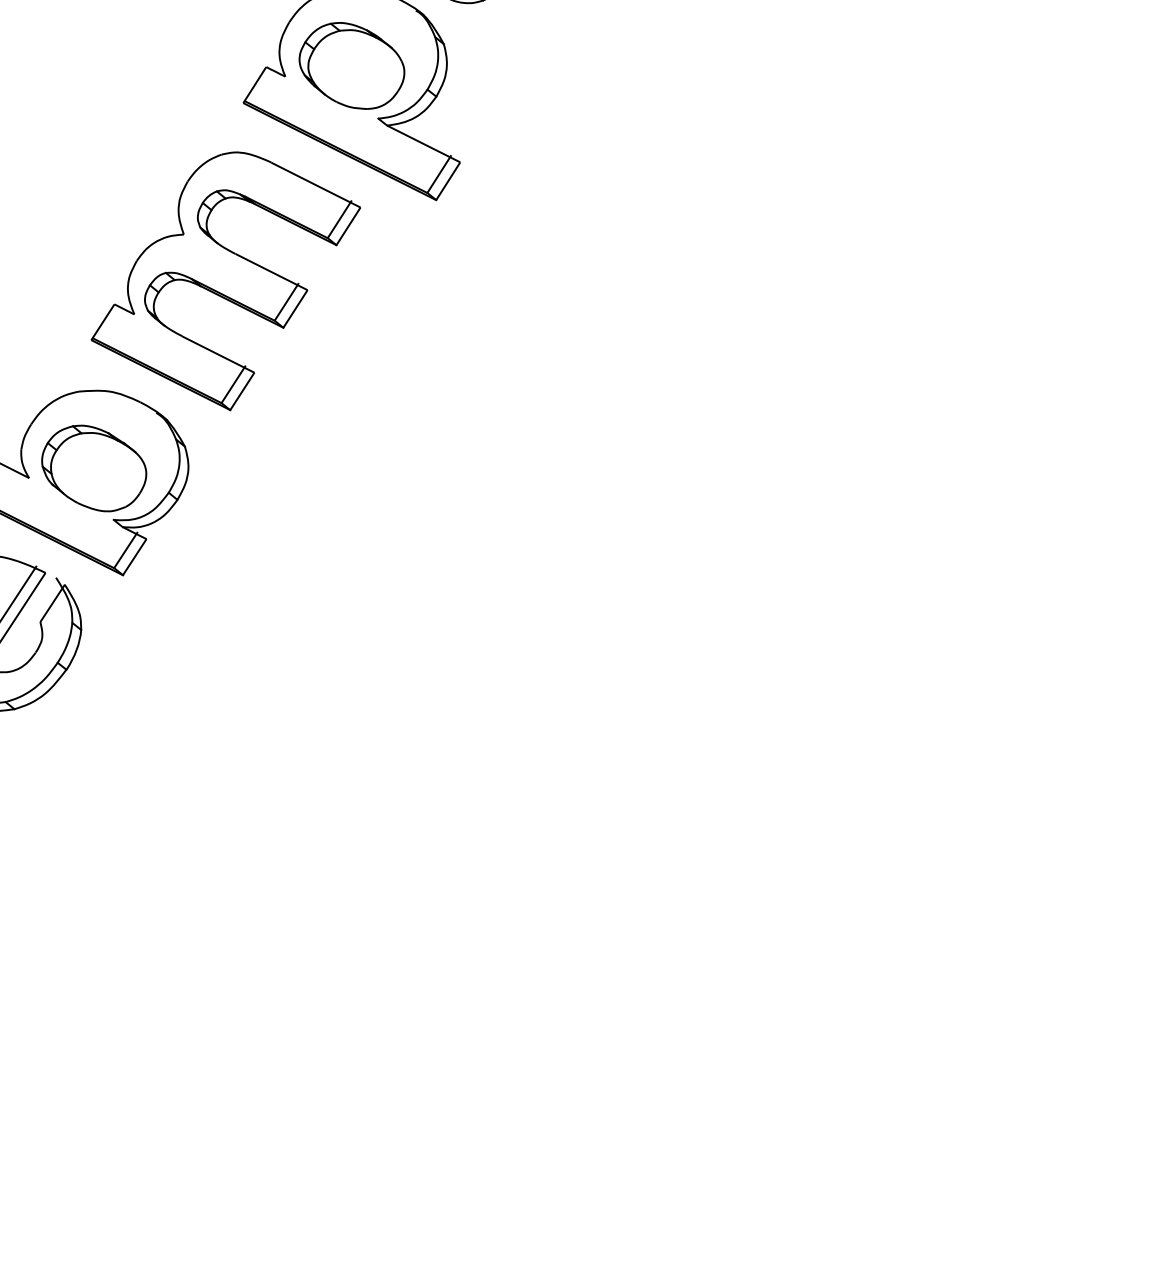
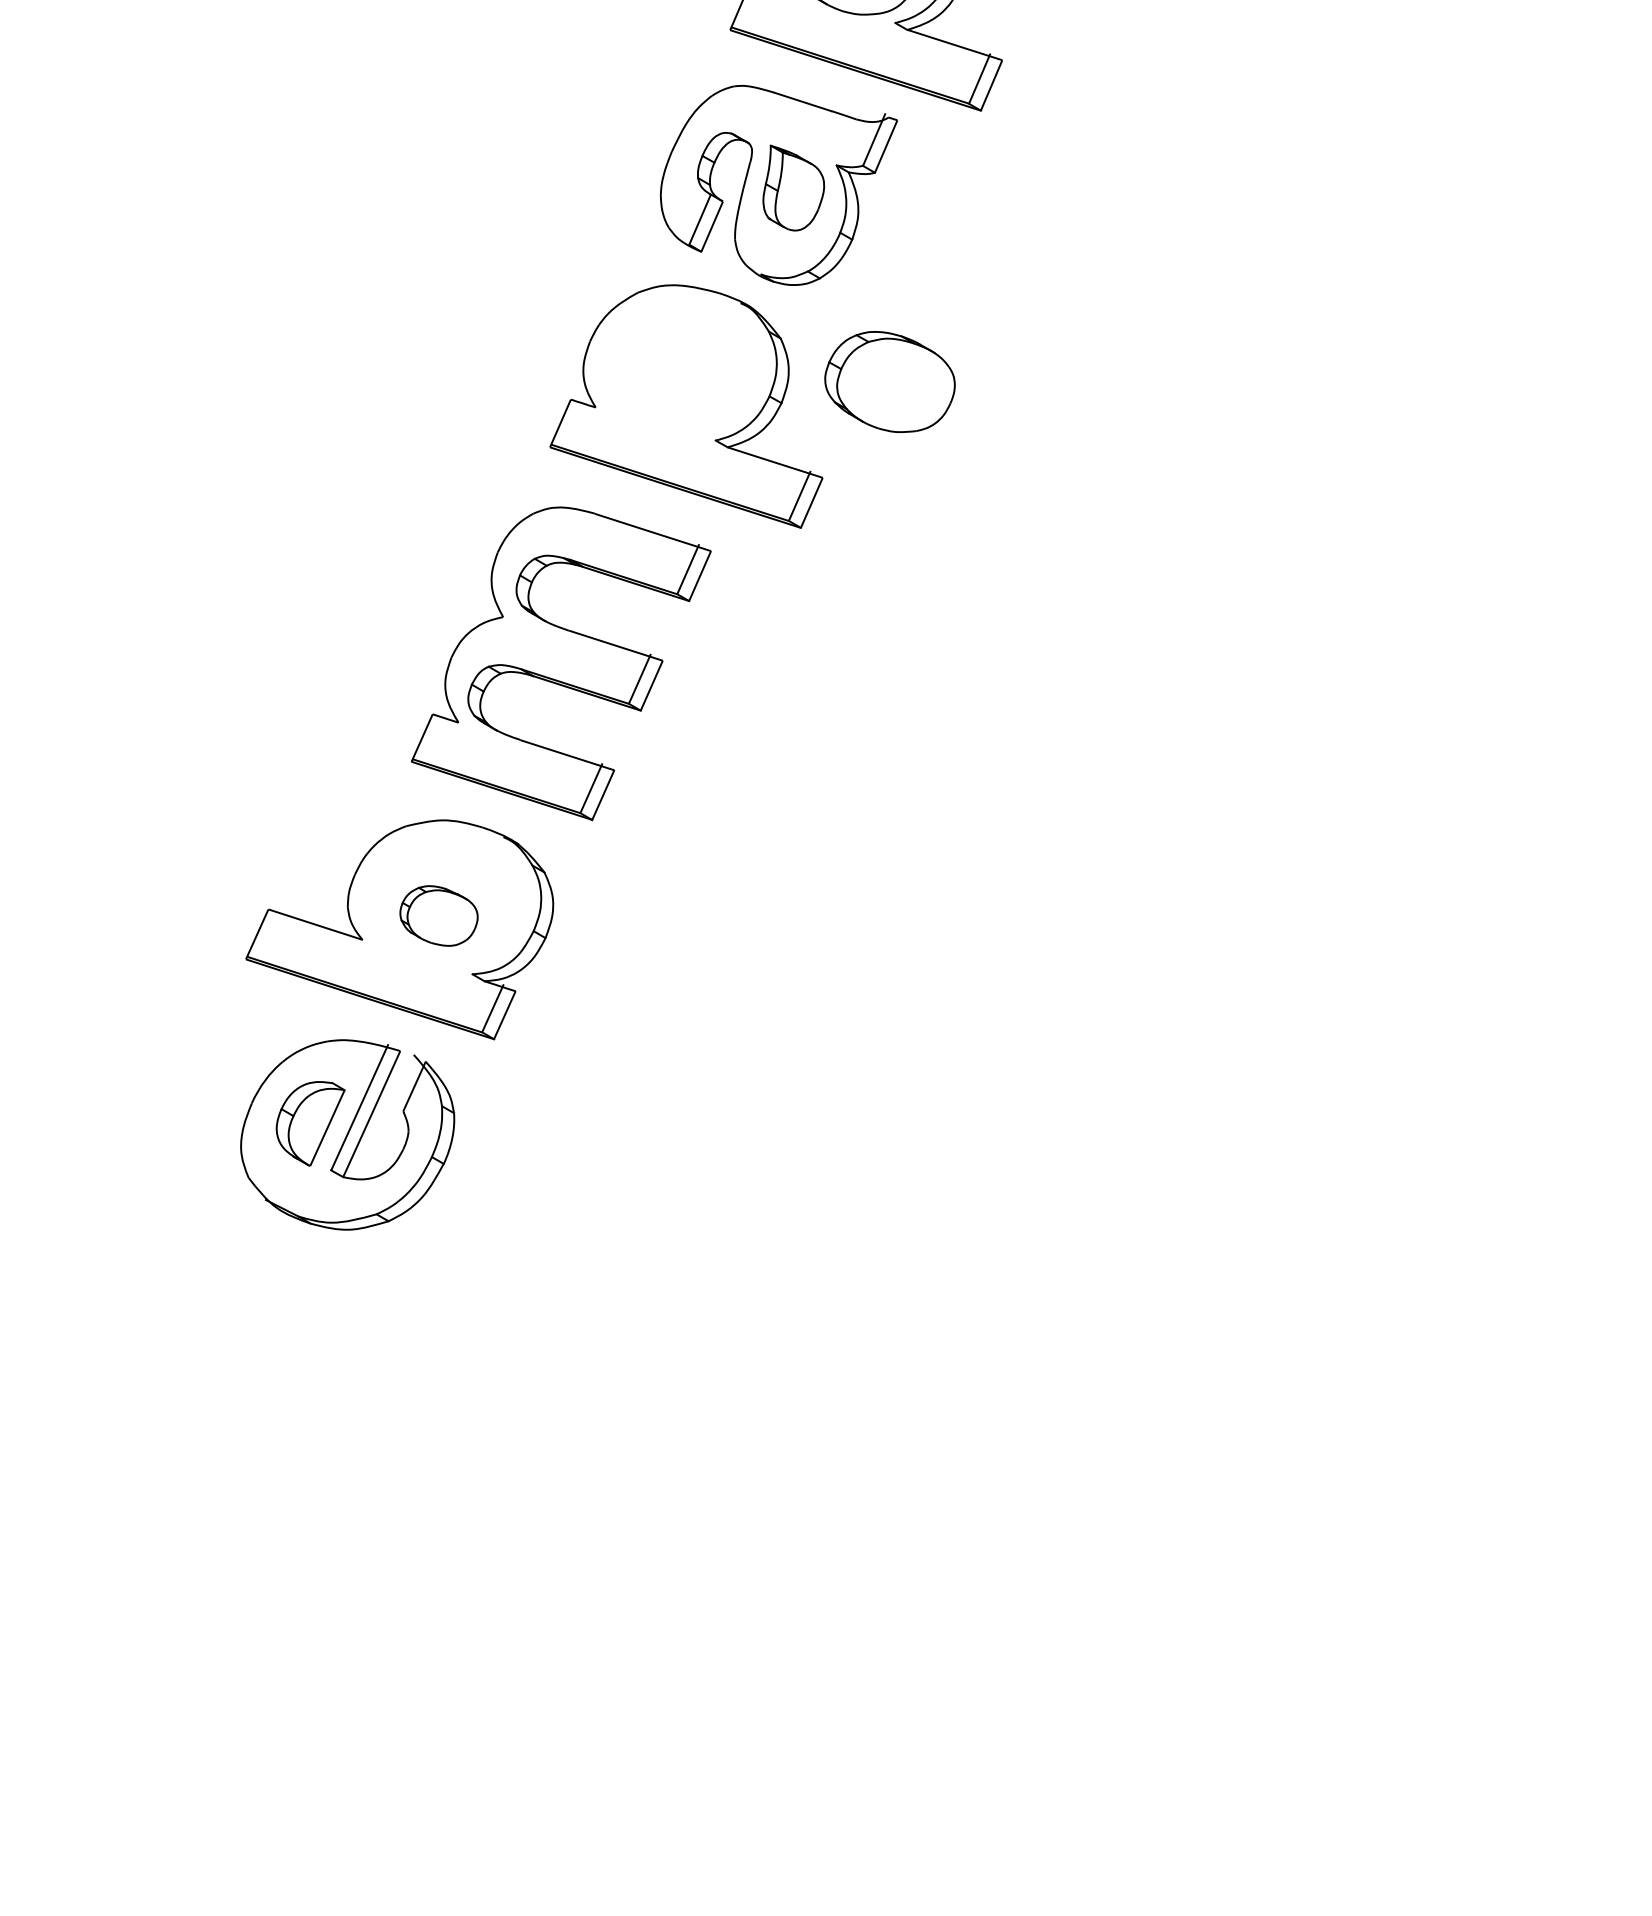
part: (351, 65) -> (889, 381), moved
part: (93, 467) -> (438, 915), size x0.6

